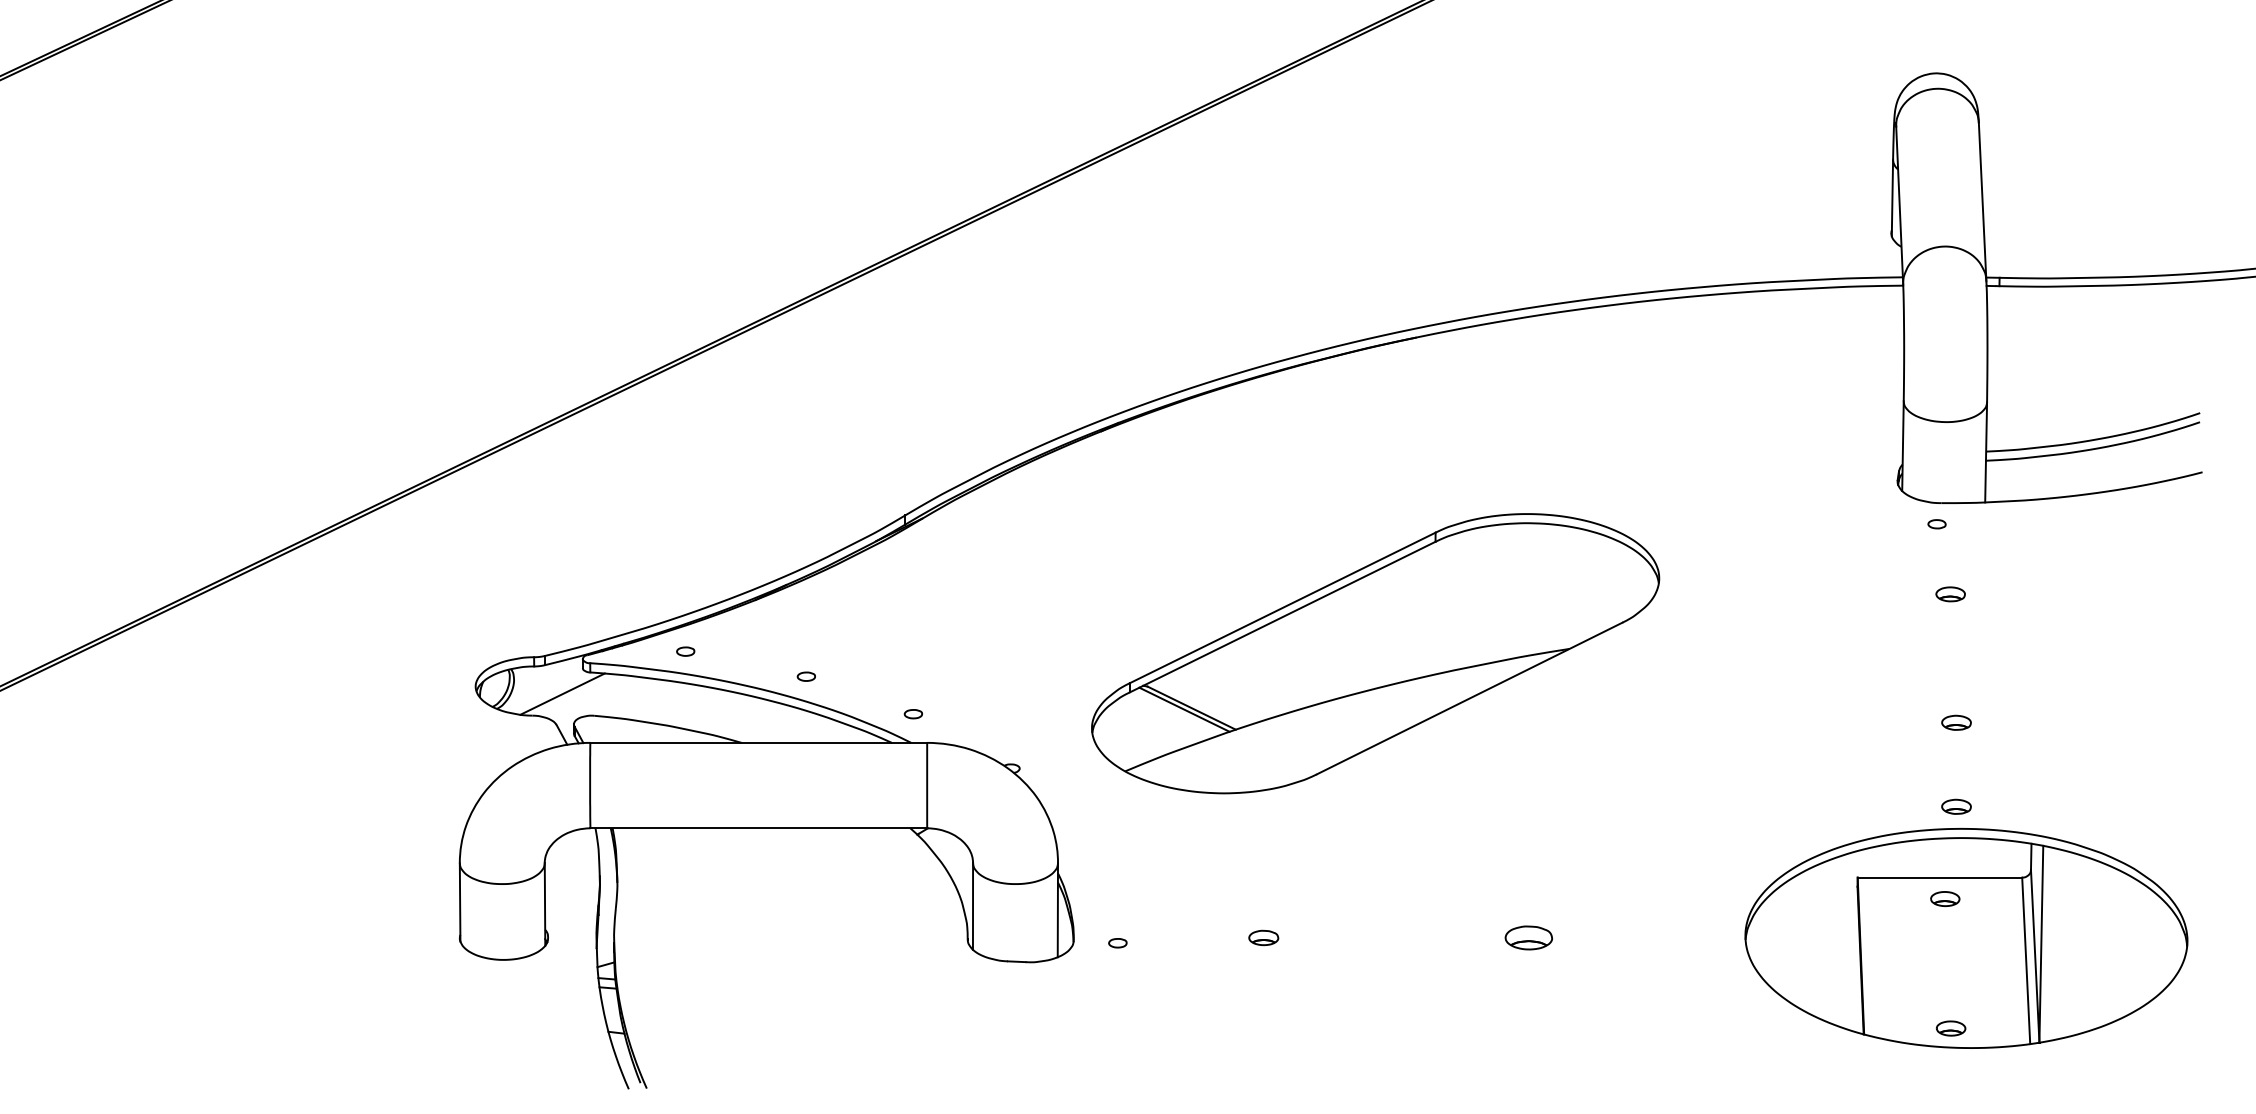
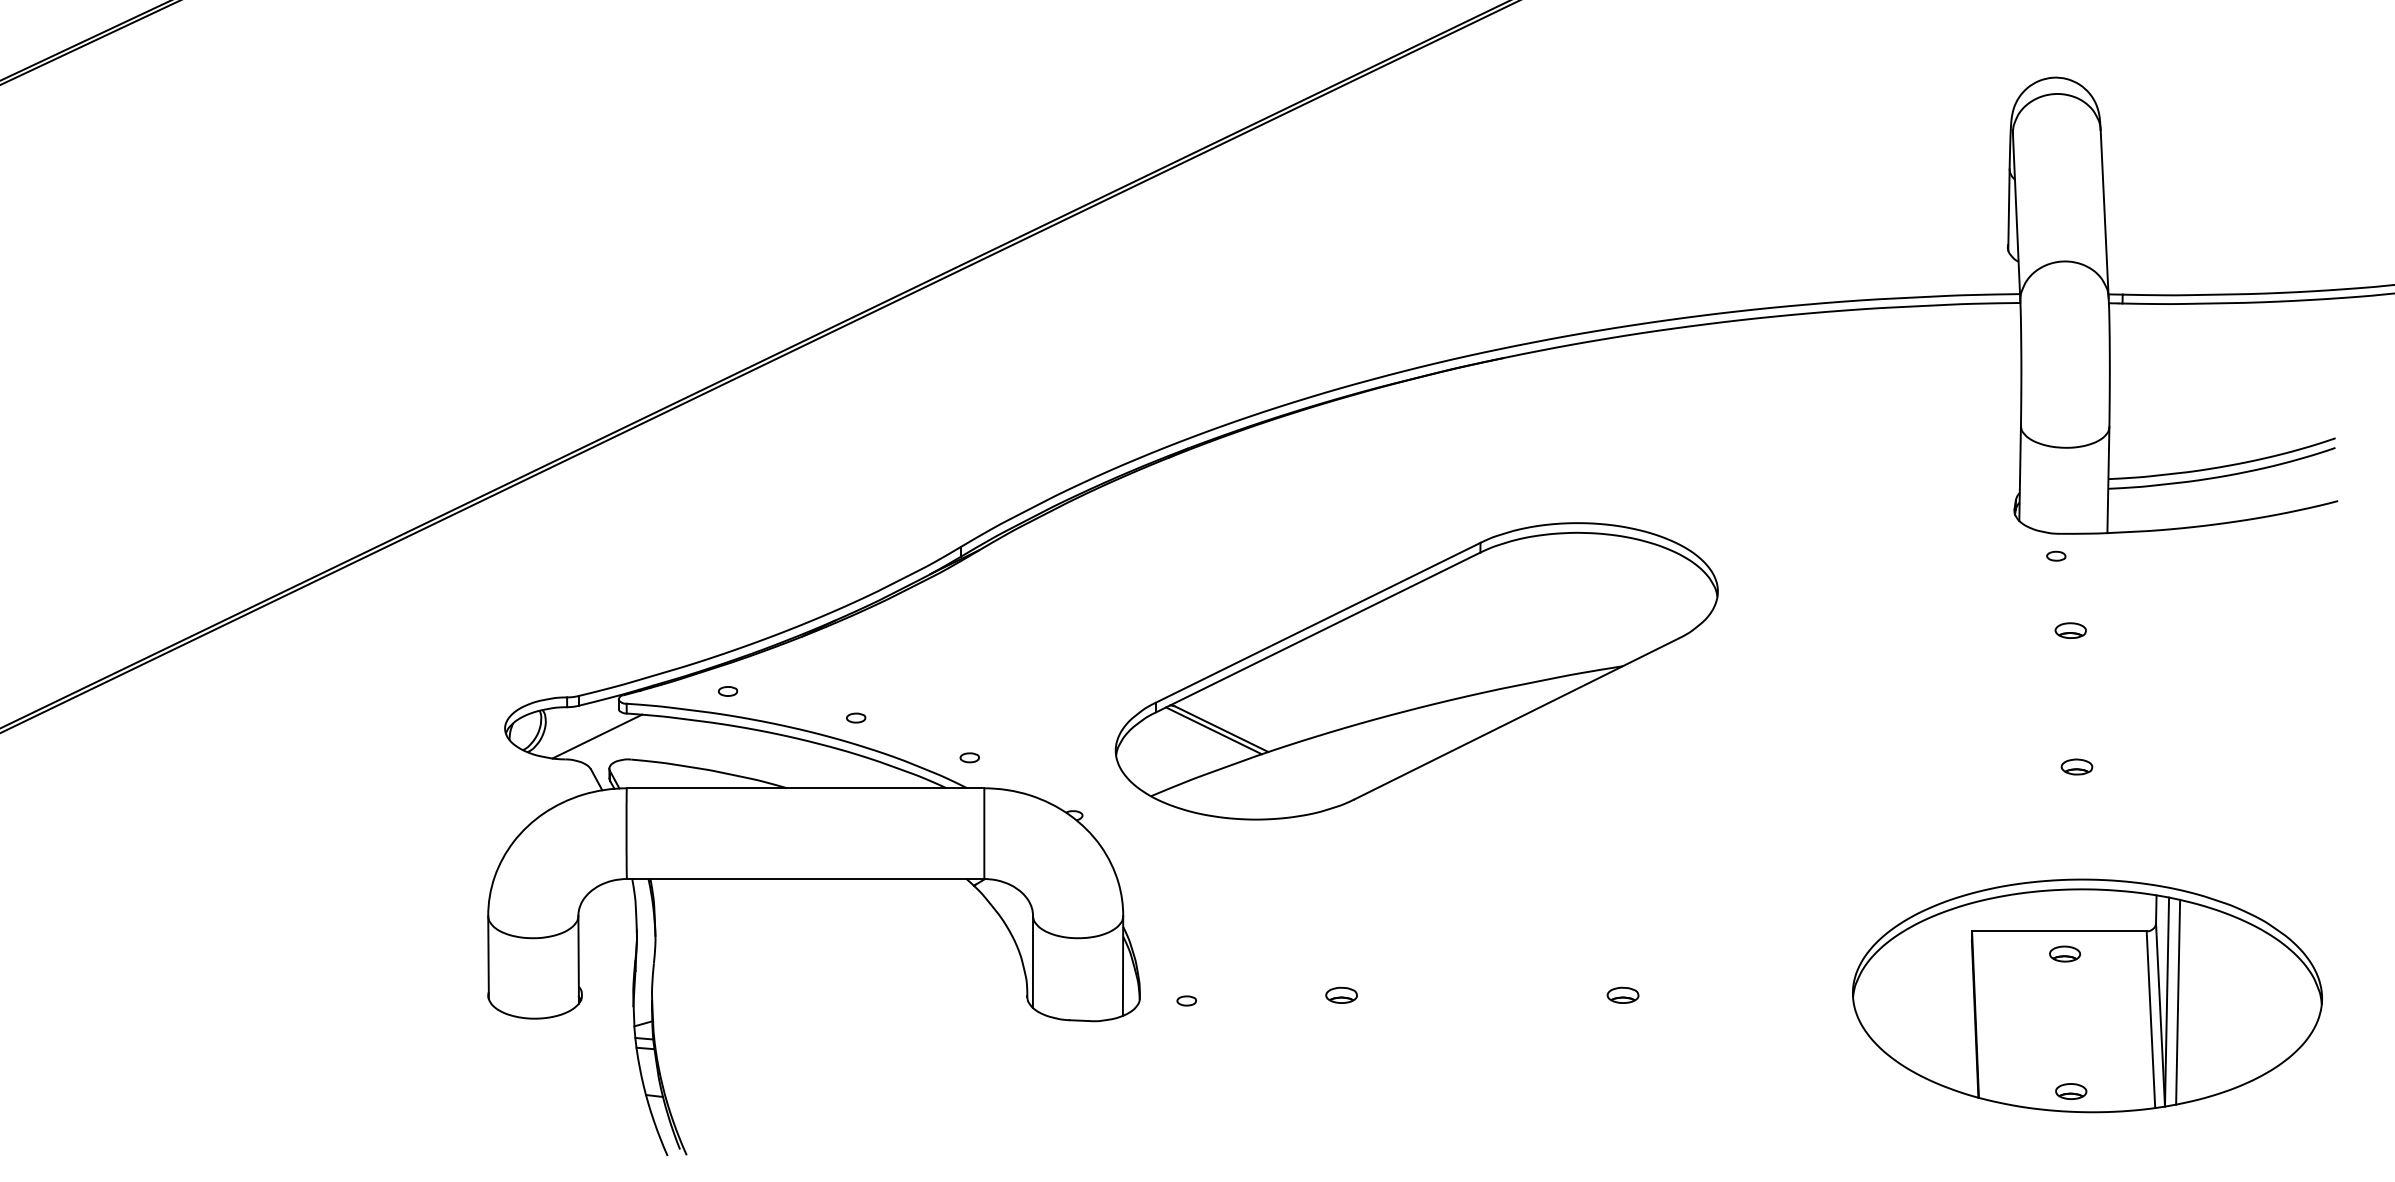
part: (1375, 653) -> (1416, 671), moved
part: (1956, 806) -> (2076, 855), removed
part: (1528, 937) -> (1622, 994), size x0.62
line: (2051, 944) -> (2177, 1002), added

